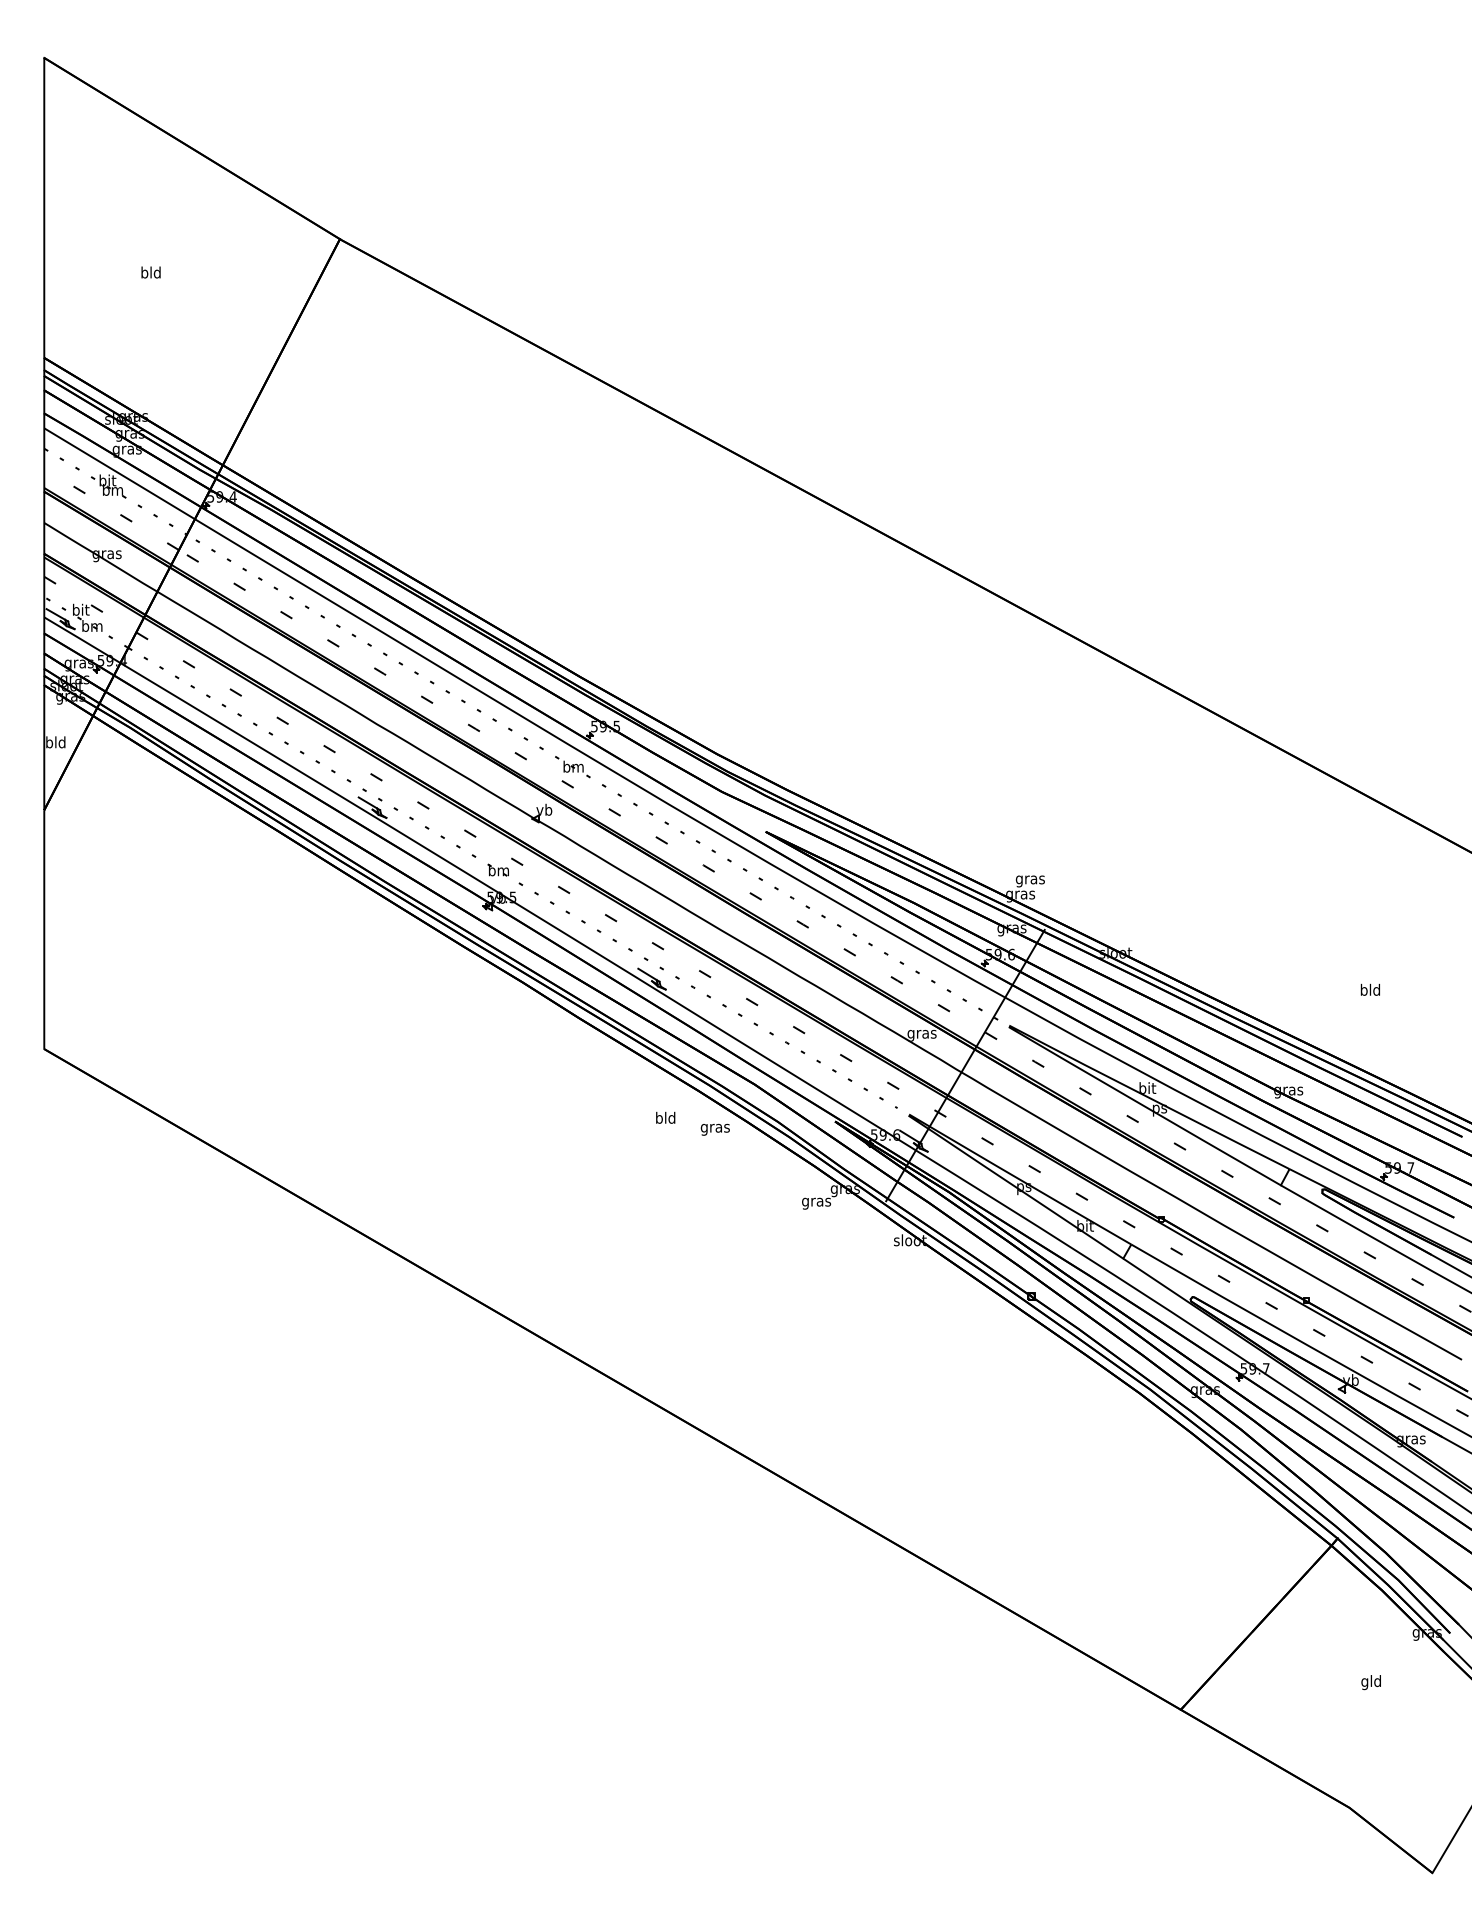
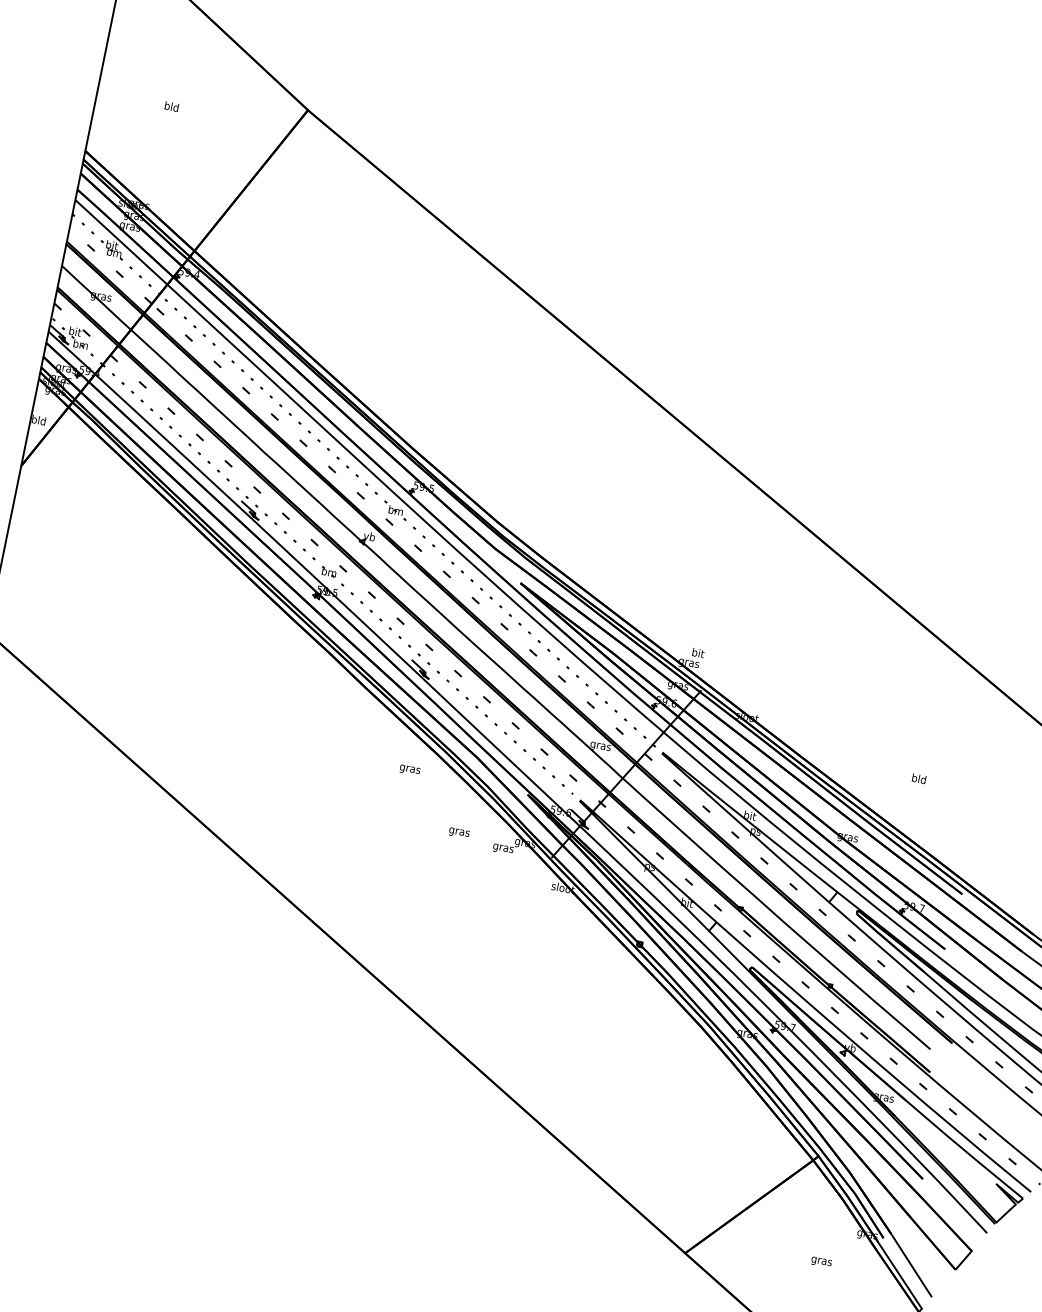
text: (1029, 879) -> (697, 653), gras -> bit
text: (665, 1118) -> (410, 768), bld -> gras
text: (714, 1129) -> (458, 832), moved
text: (1370, 1682) -> (821, 1261), gld -> gras

